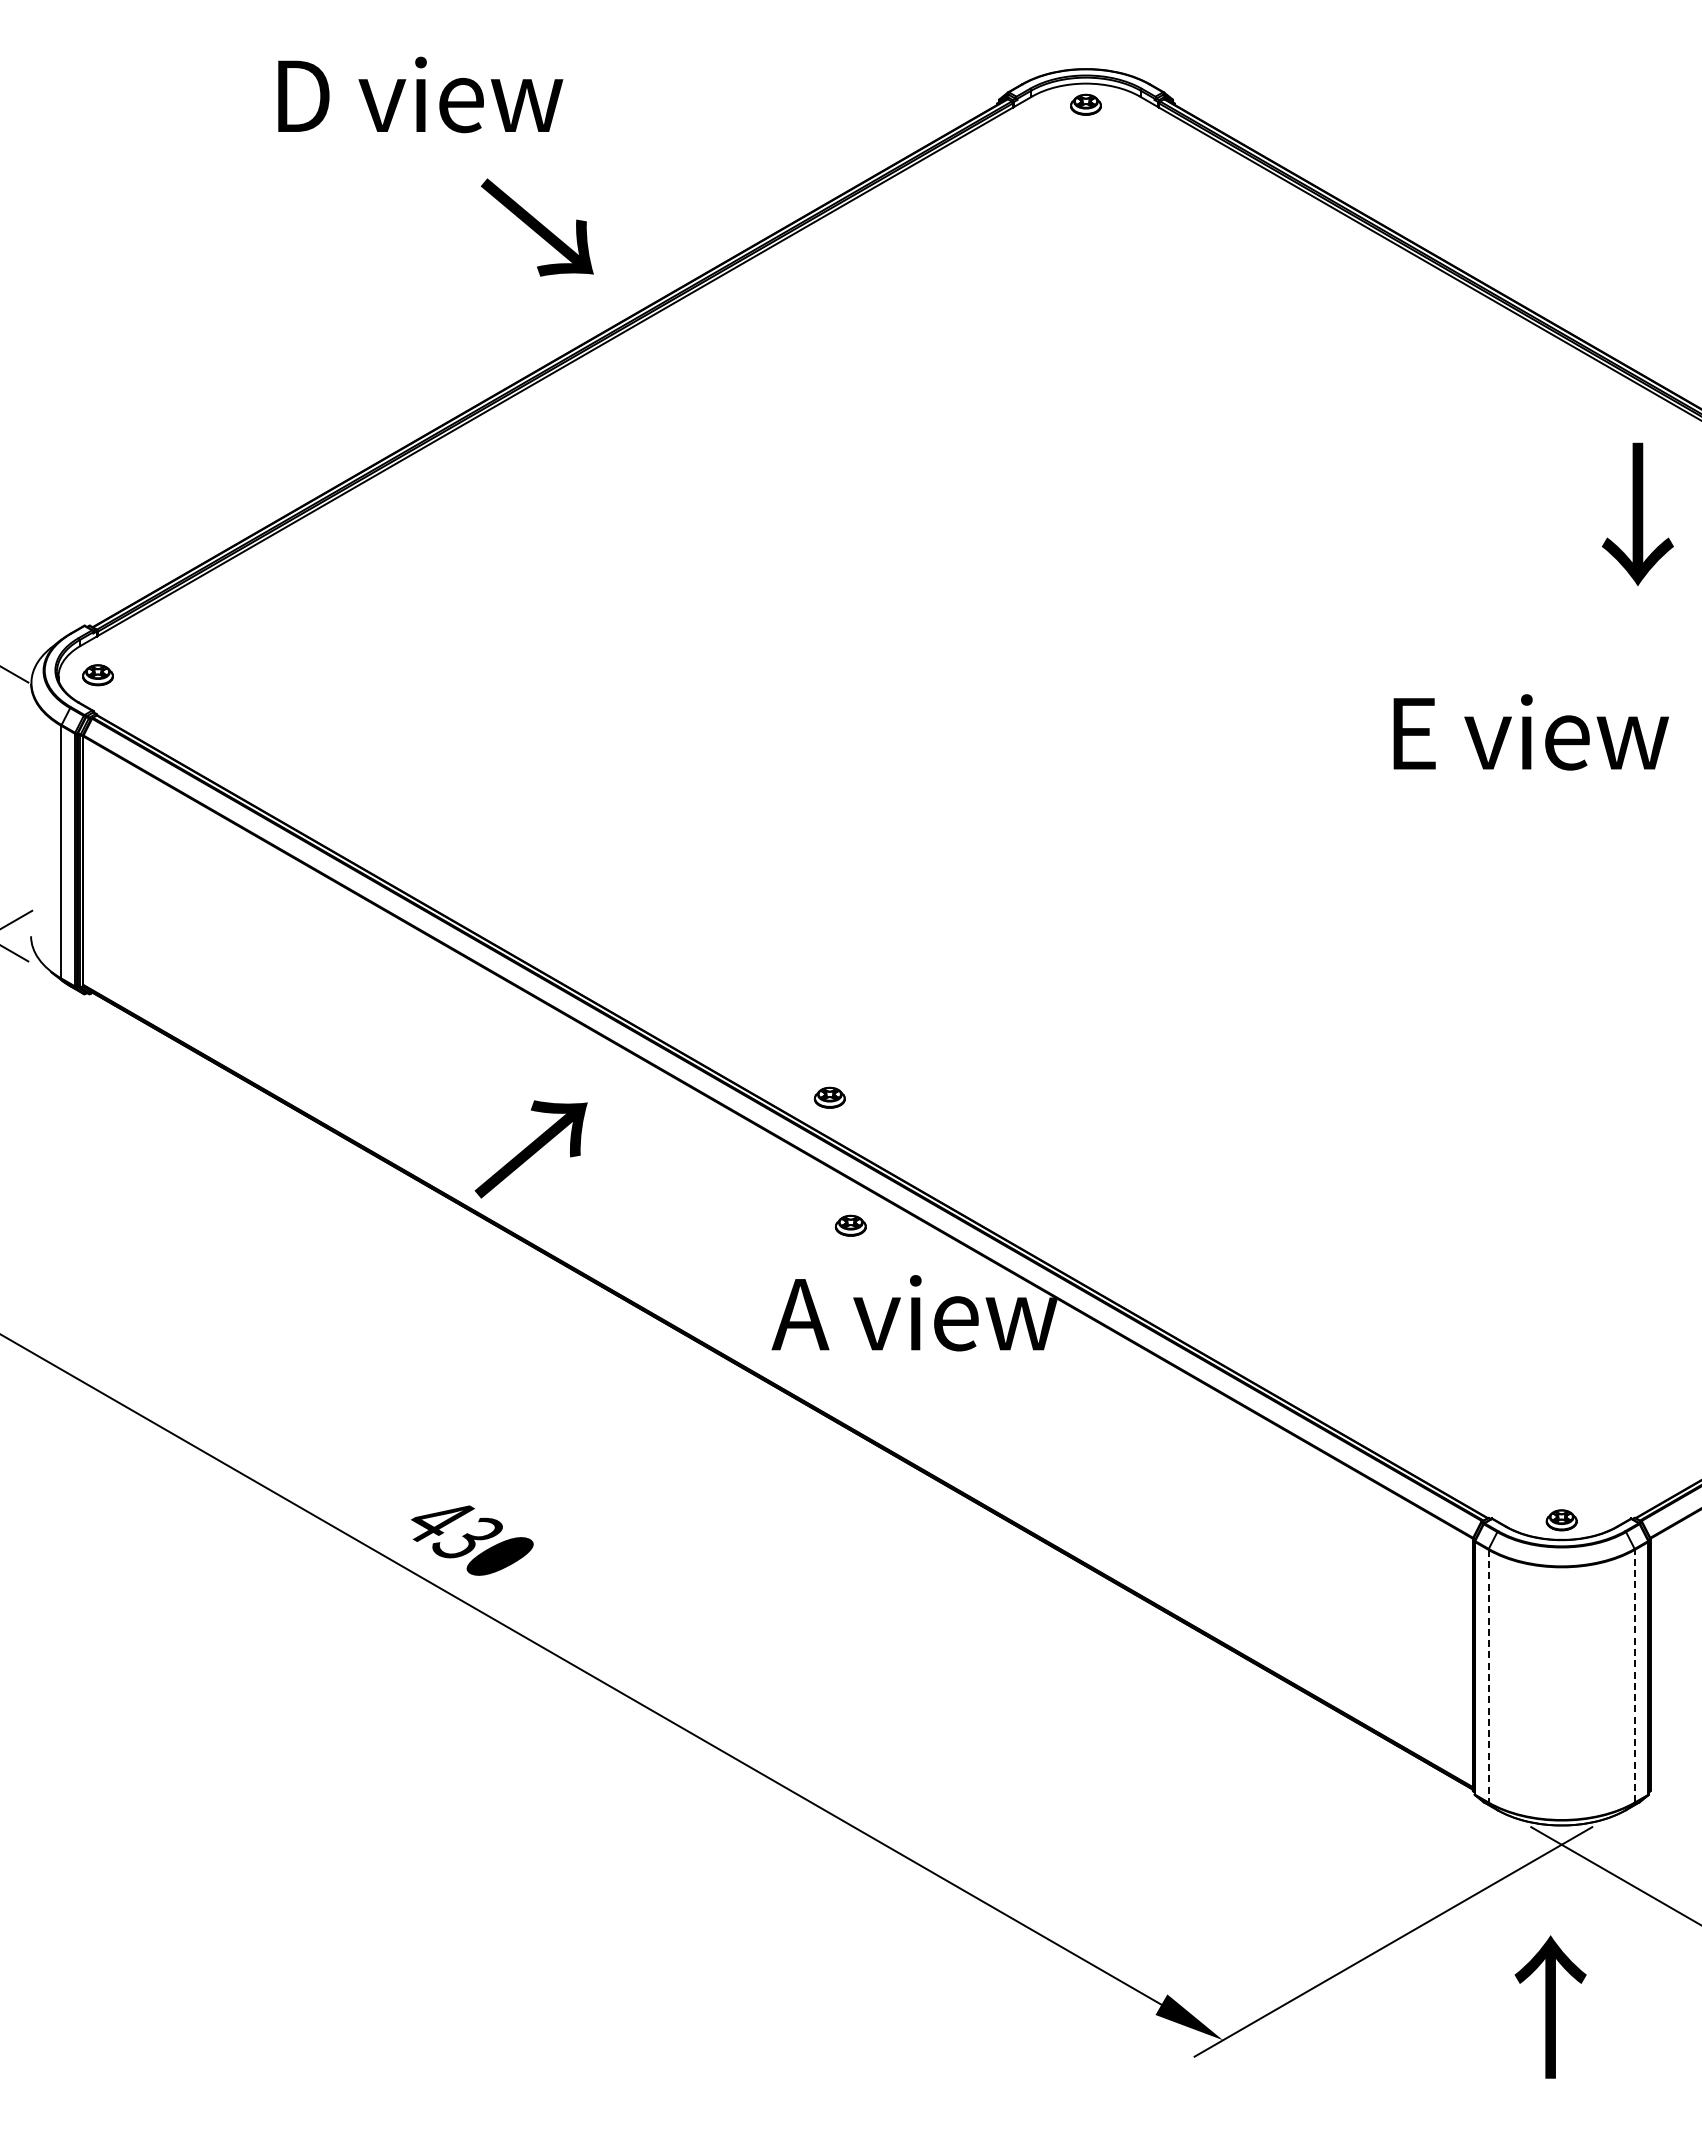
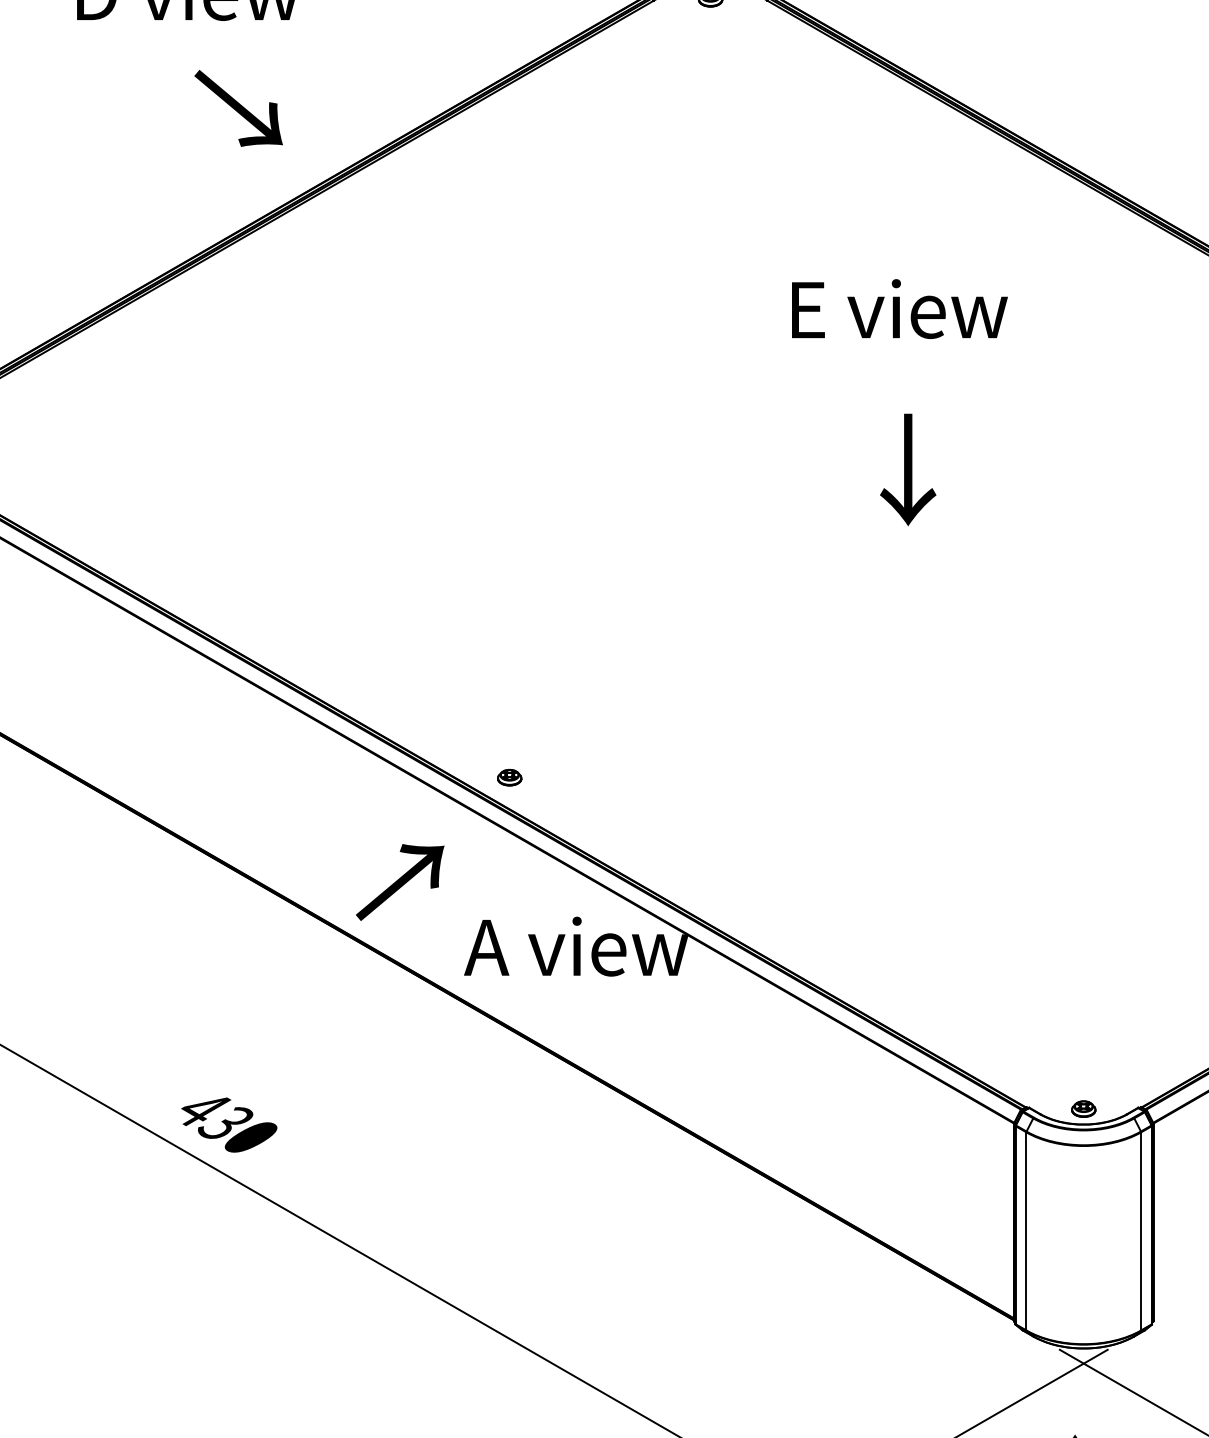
text: (536, 227) -> (238, 108), moved
text: (1637, 513) -> (907, 469), moved
text: (1530, 732) -> (899, 309), moved
text: (530, 1149) -> (399, 882), moved
part: (850, 1225) -> (525, 877), removed
line: (1634, 1675) -> (1140, 1230), dashed -> solid
line: (1488, 1676) -> (1026, 1231), dashed -> solid

